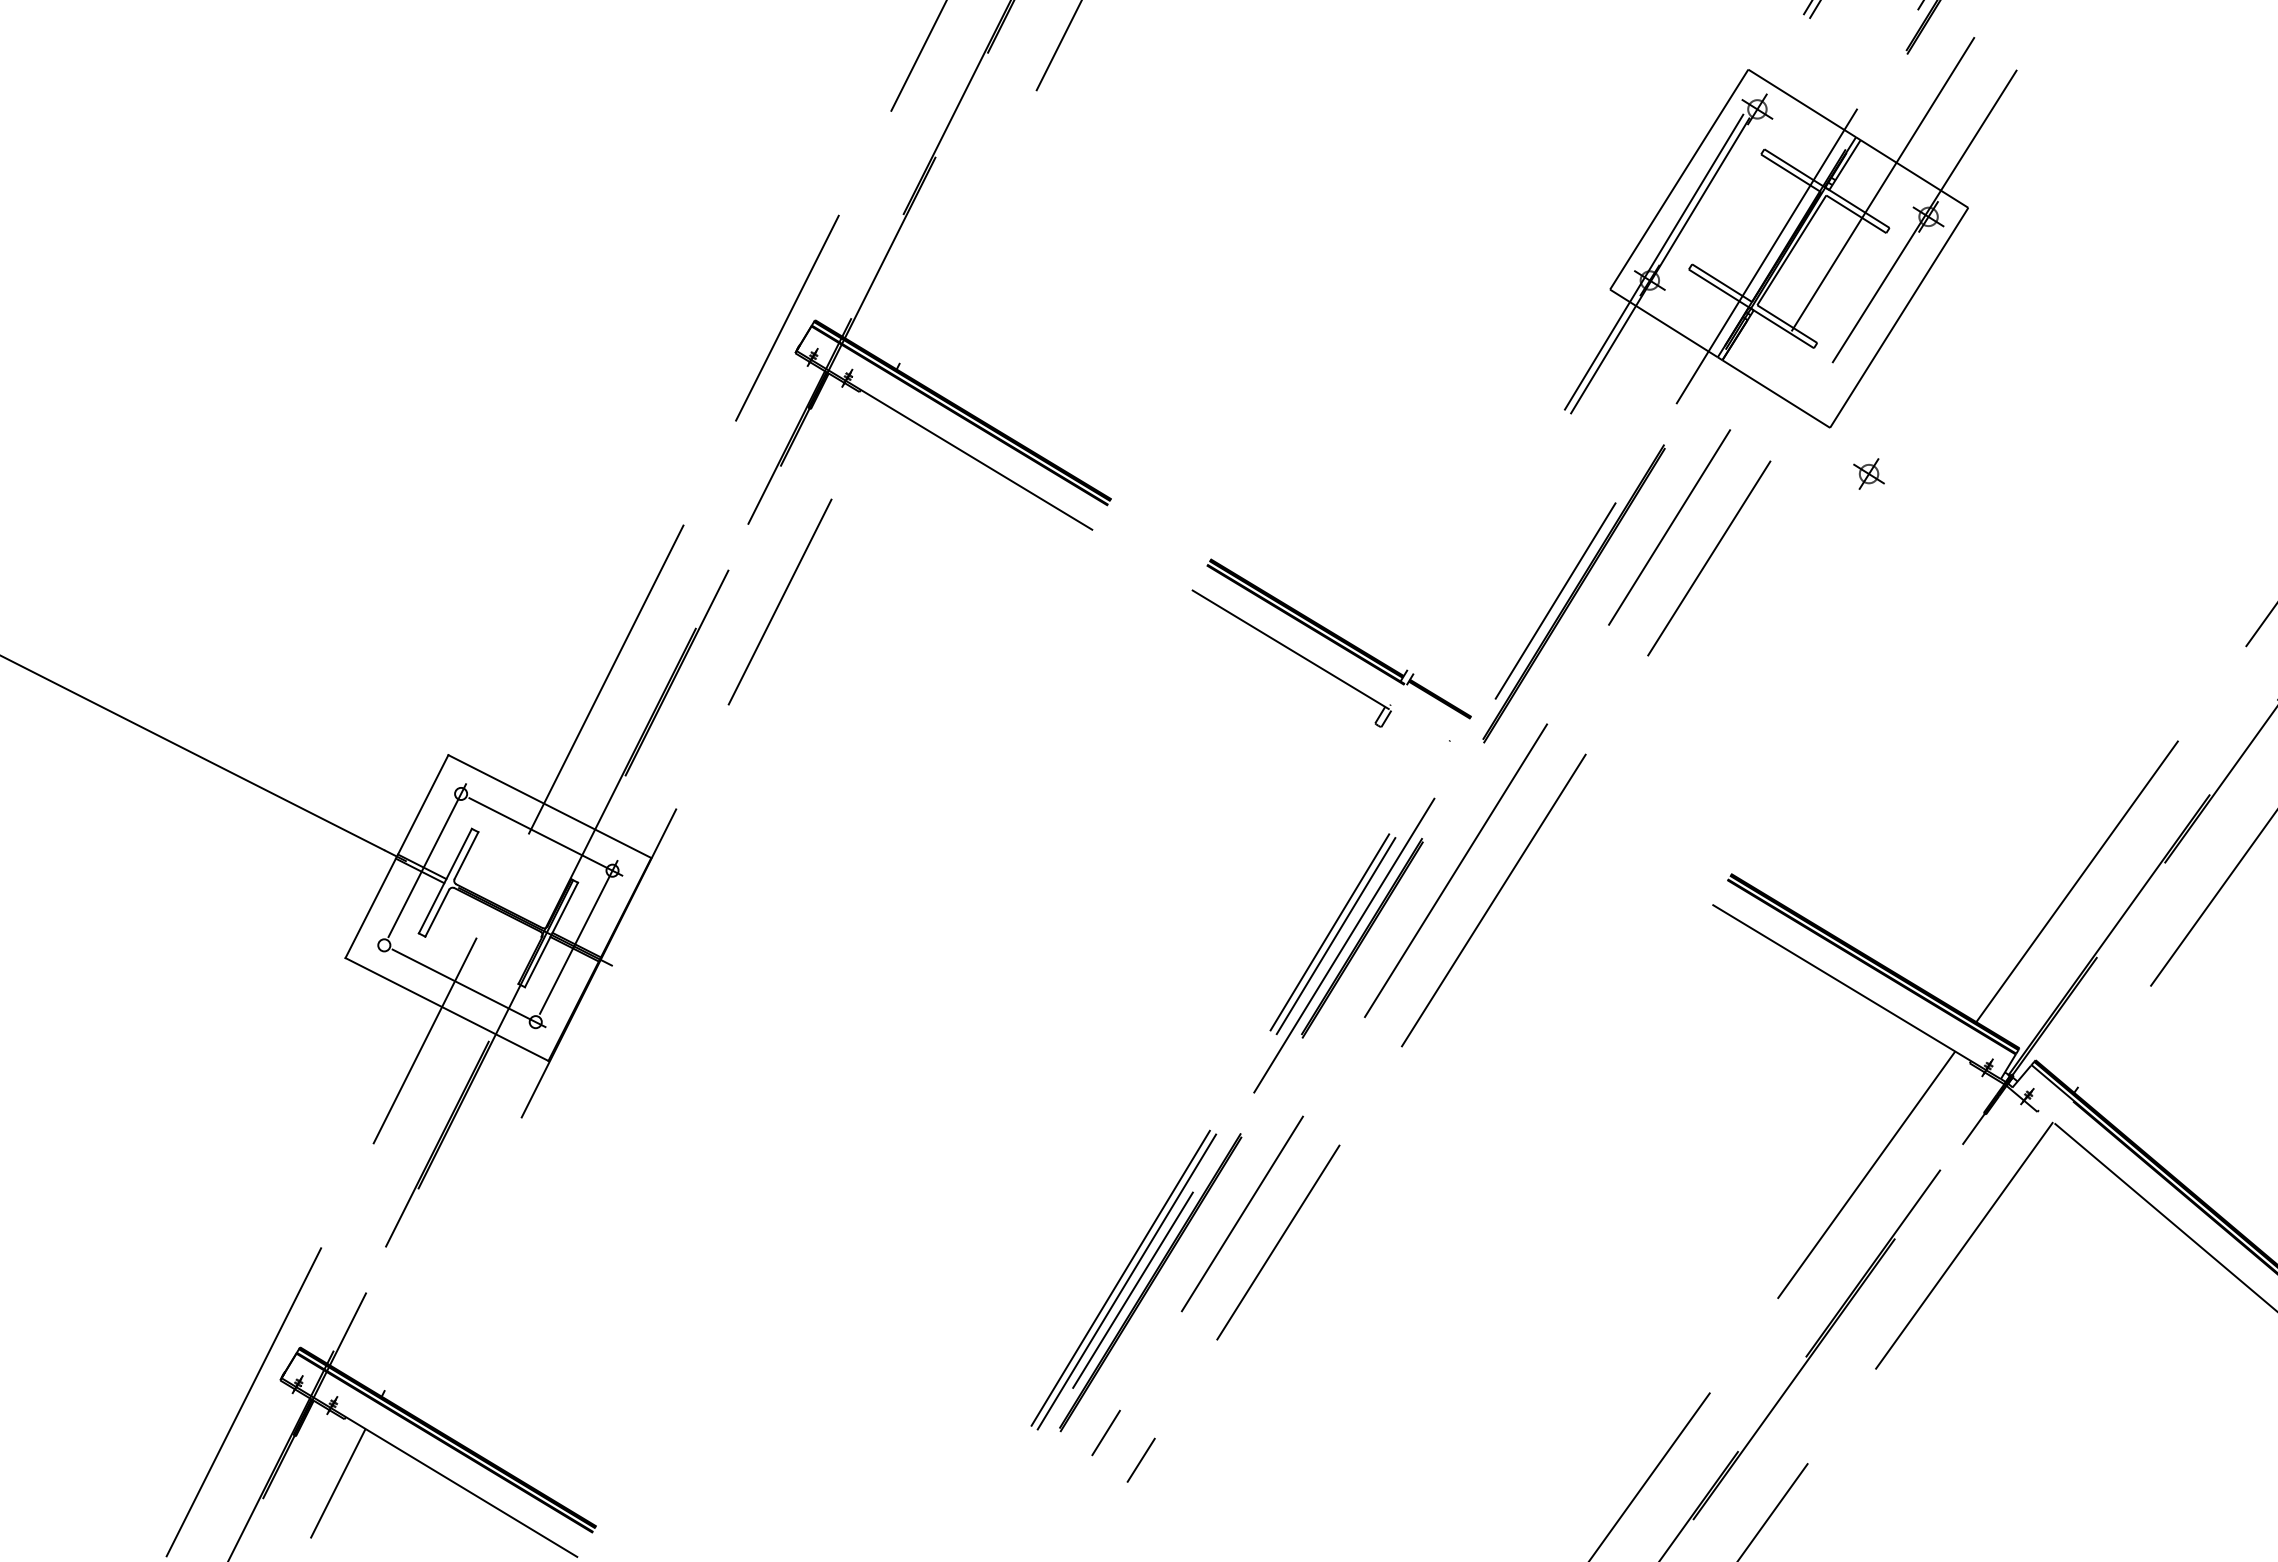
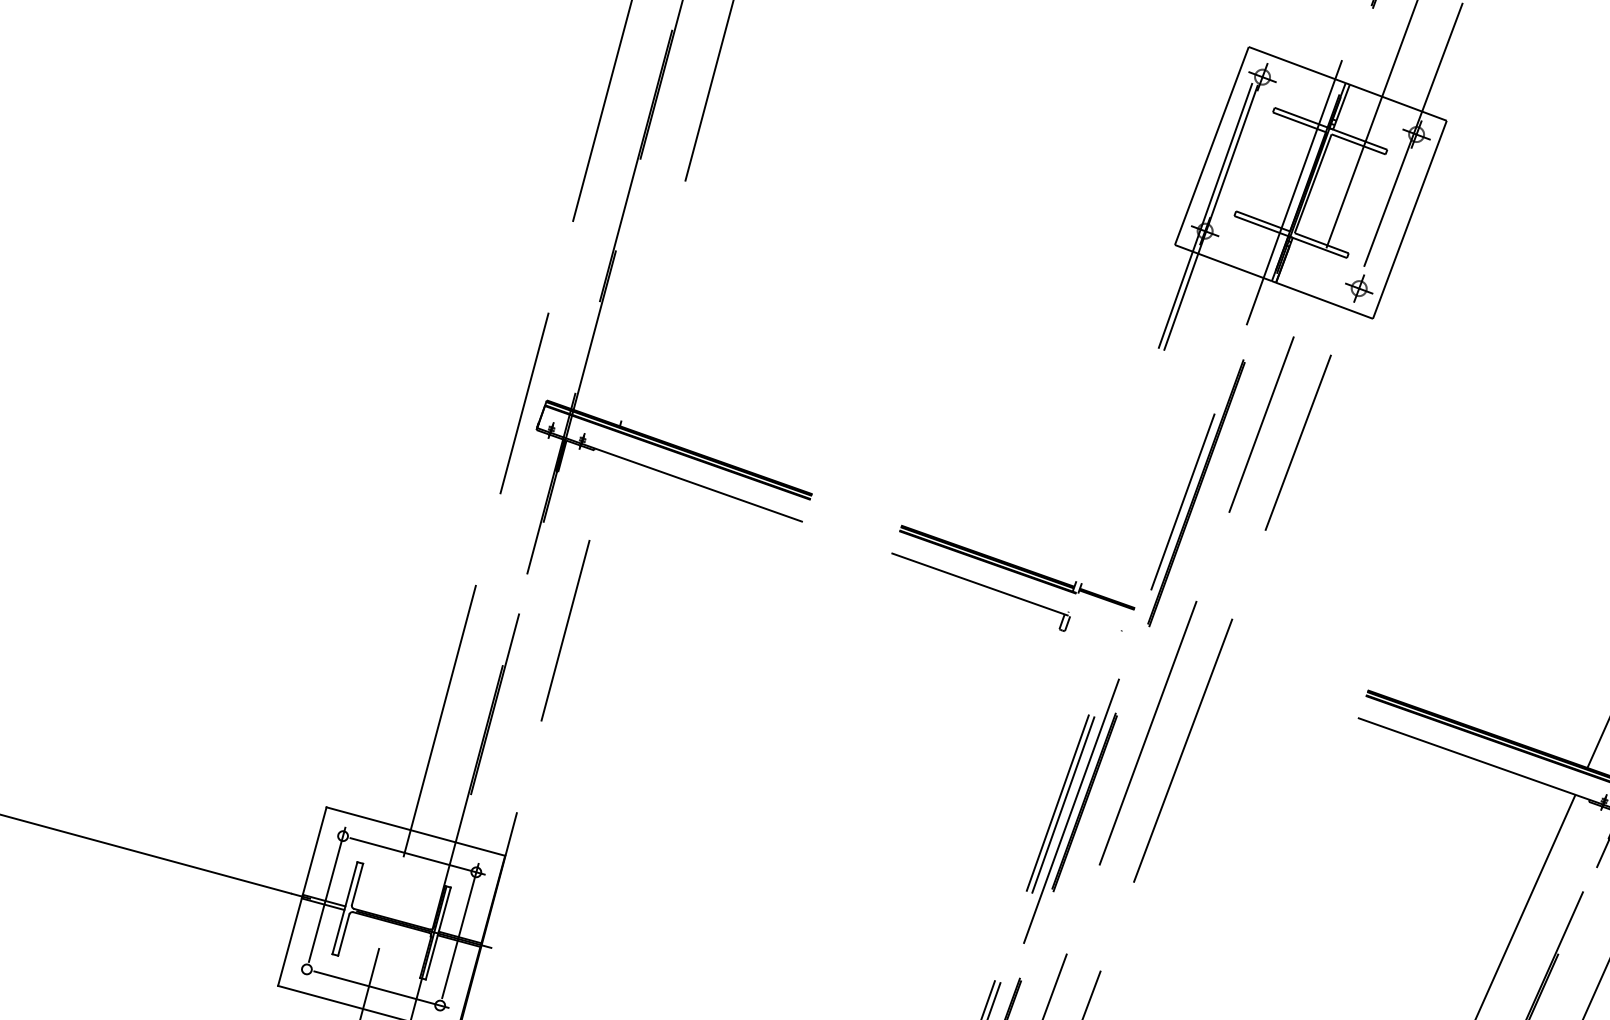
part: (1868, 473) -> (1358, 288), moved

